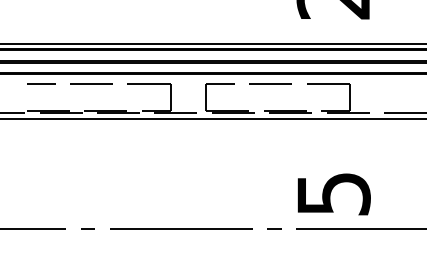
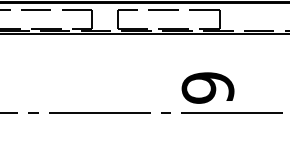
text: (333, 194) -> (207, 88), 5 -> 9

